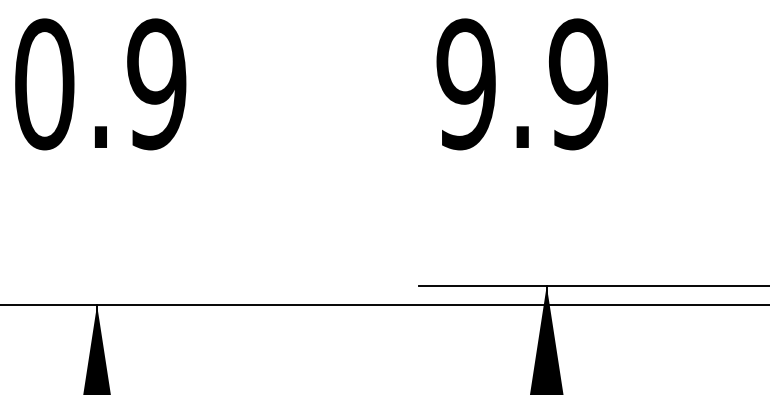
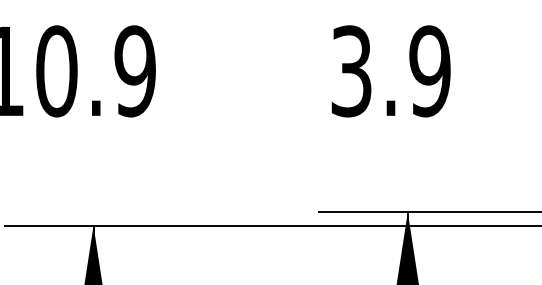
text: (466, 84) -> (351, 71), 9.9 -> 3.9

